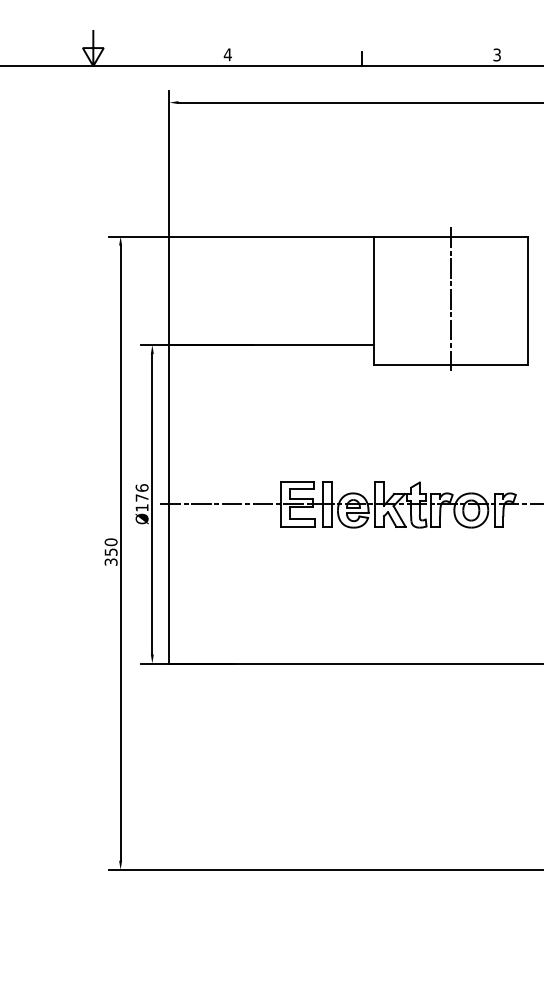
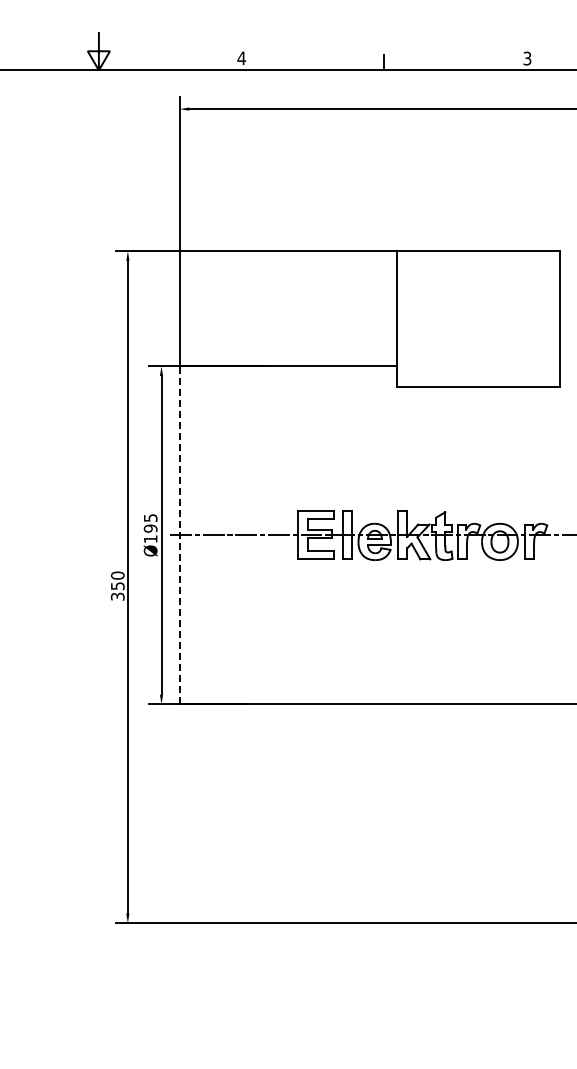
line: (451, 300) -> (478, 319), removed
text: (141, 492) -> (150, 522), Ø176 -> Ø195
line: (169, 504) -> (179, 535), solid -> dashed

